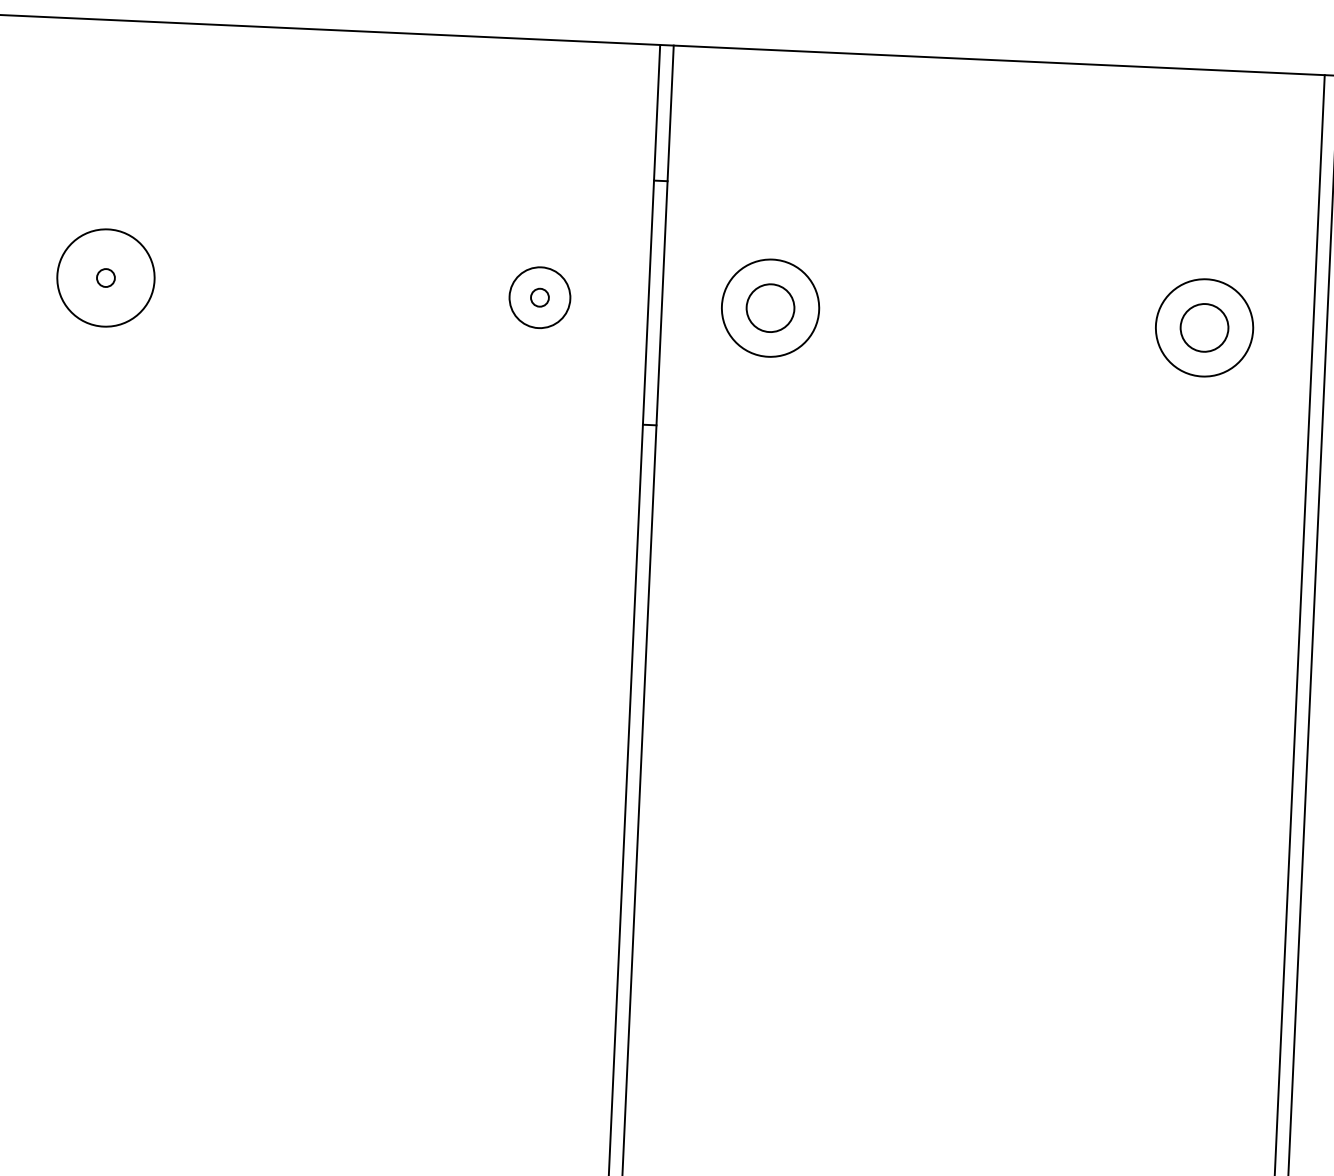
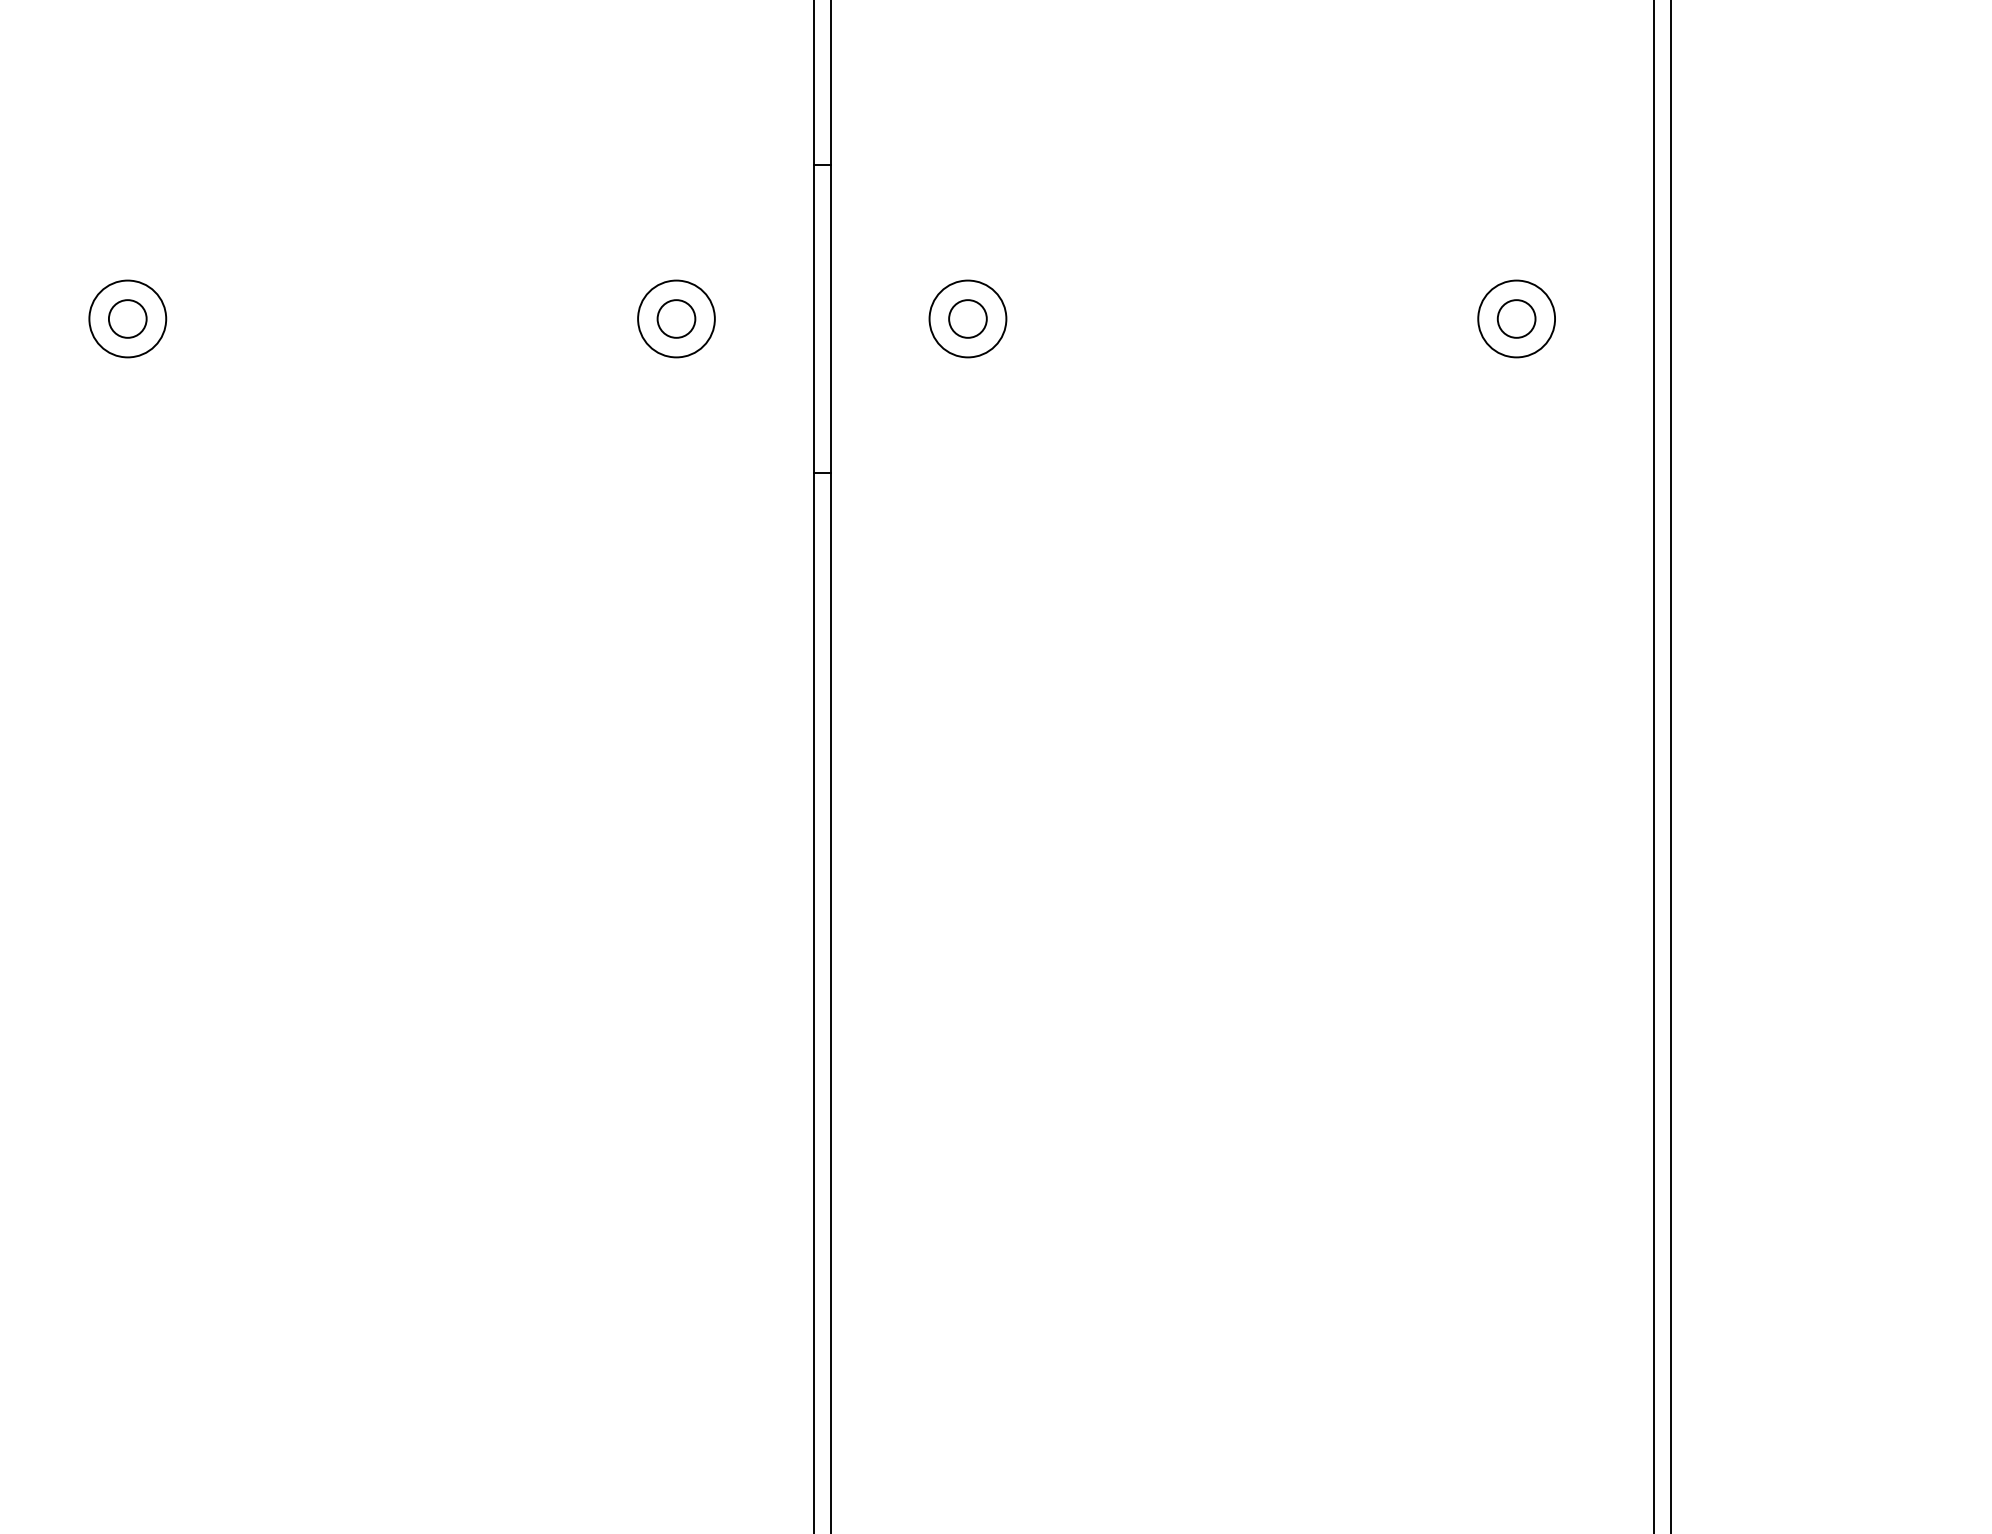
circle: (105, 277) -> (127, 318), size x0.62
circle: (105, 277) -> (127, 318), size x1.67
circle: (540, 297) -> (676, 318), size x1.67
circle: (770, 307) -> (967, 318), size x0.62
circle: (770, 307) -> (967, 318), size x0.62
circle: (1204, 327) -> (1516, 318), size x0.62
circle: (1204, 327) -> (1516, 318), size x0.62

